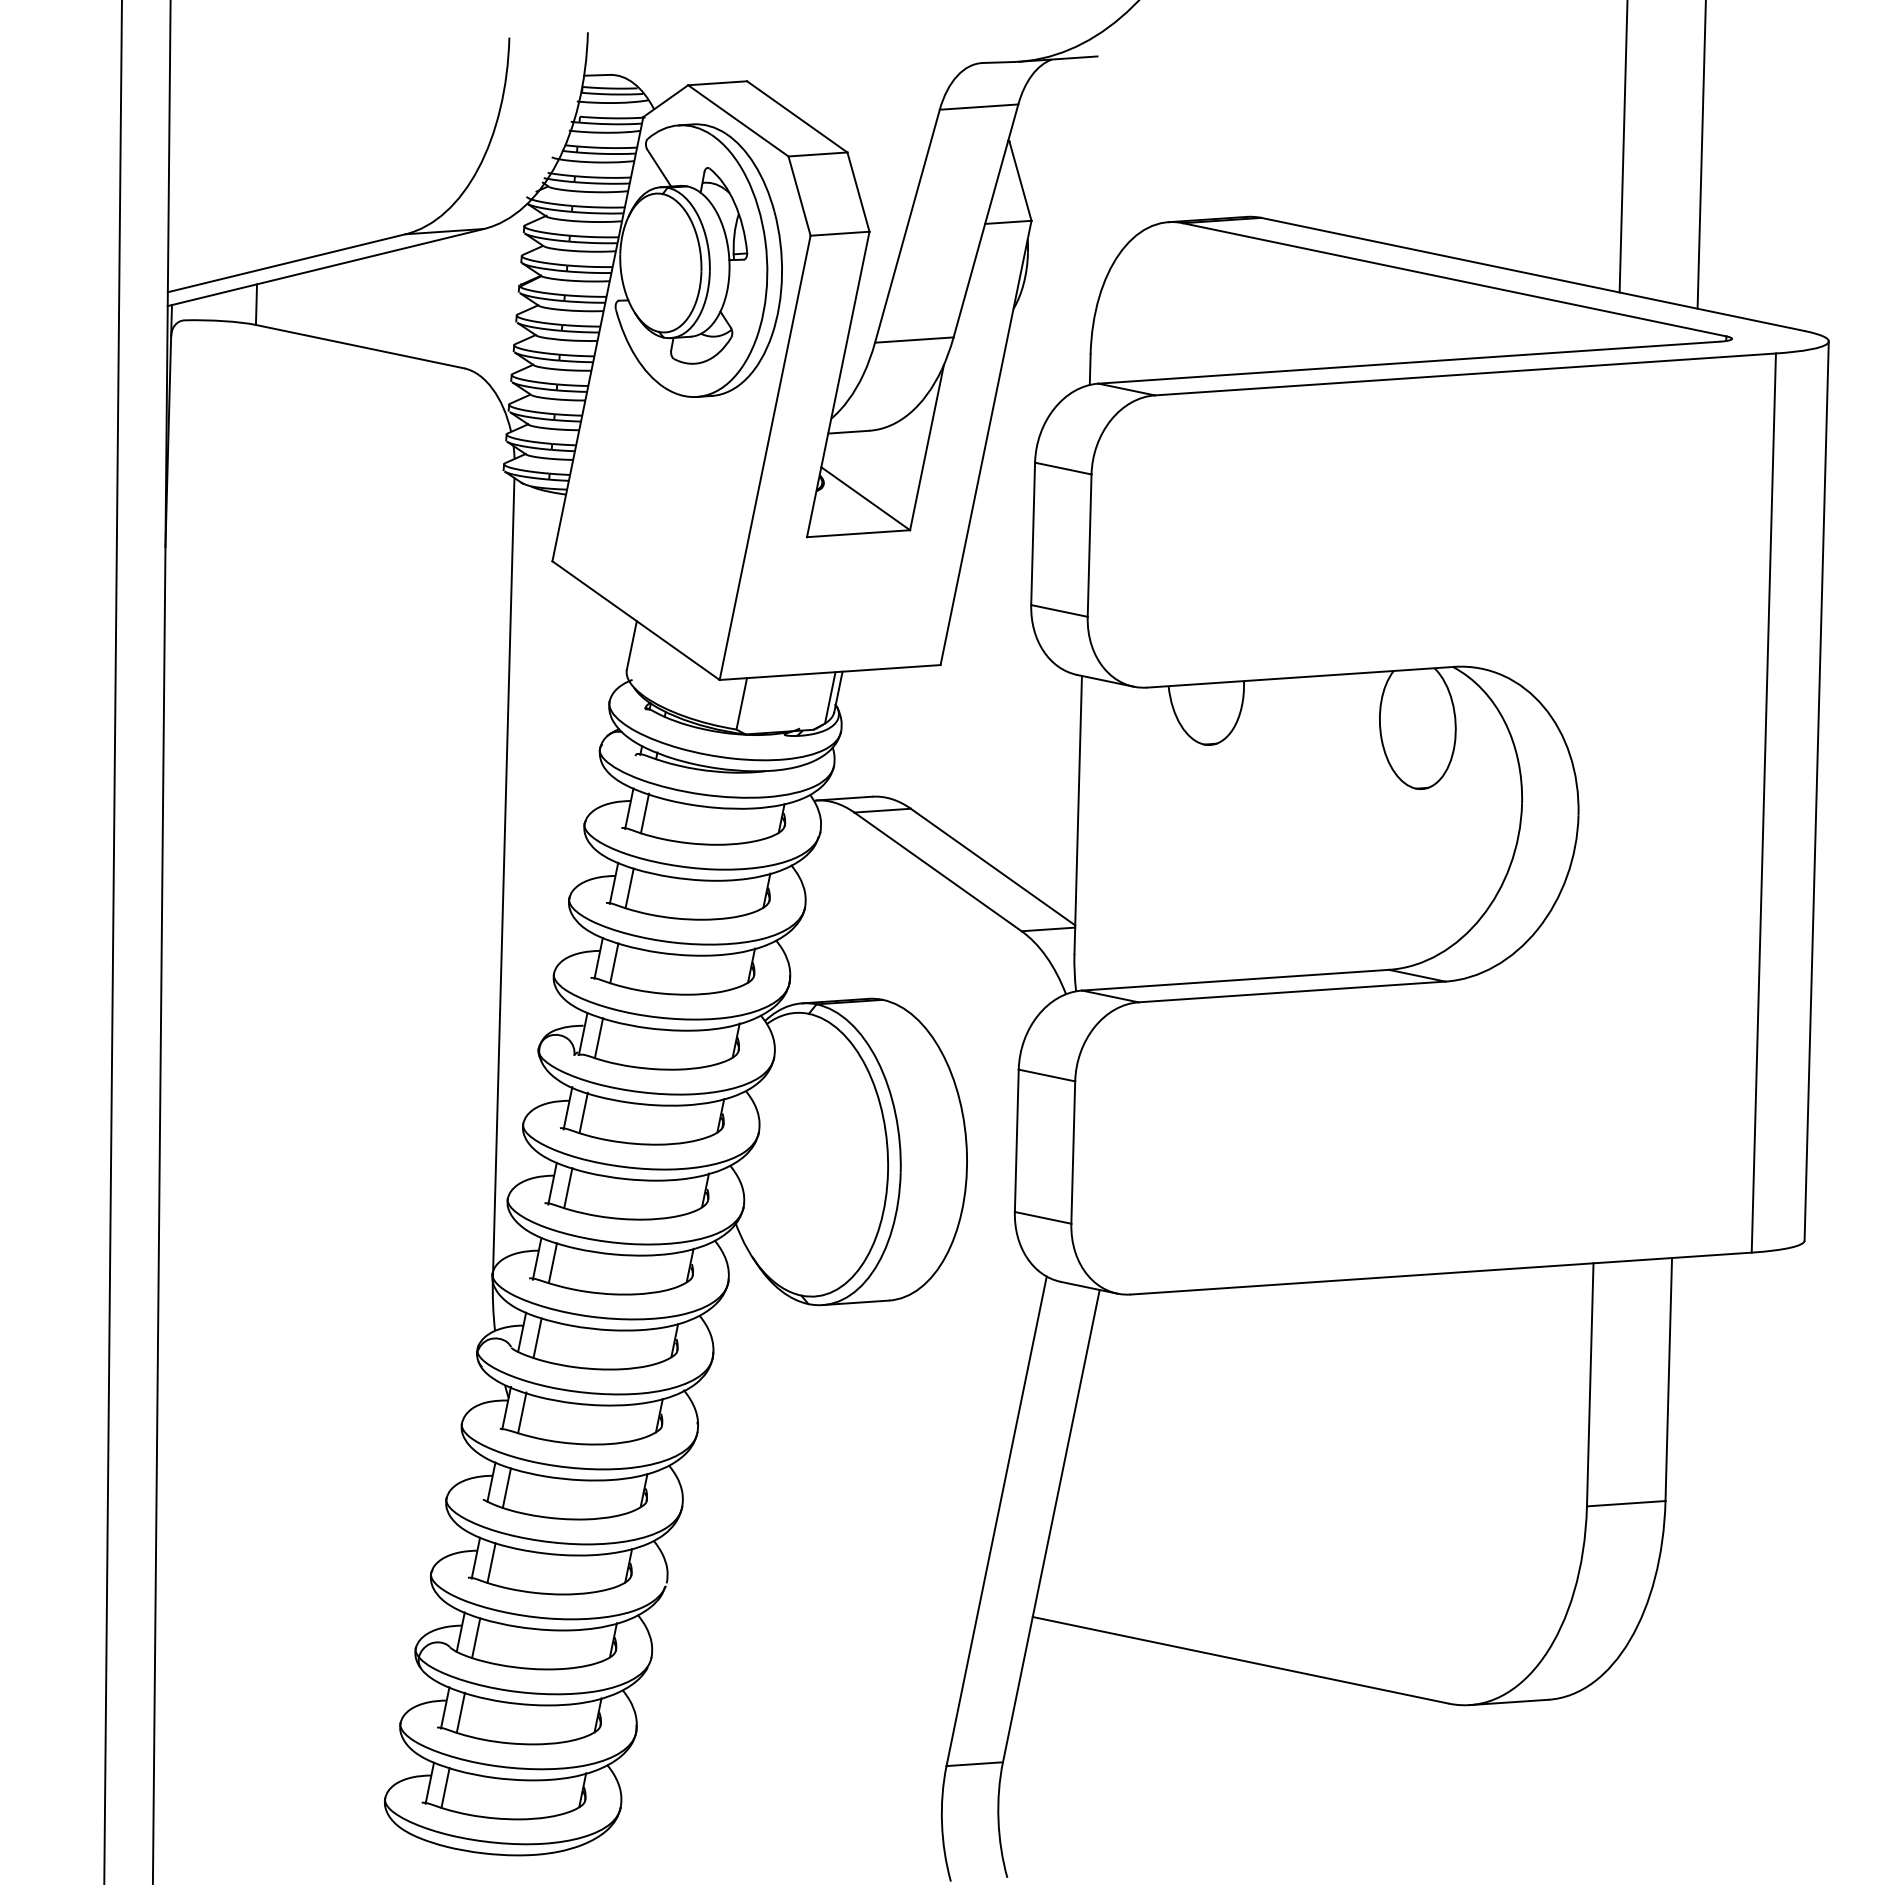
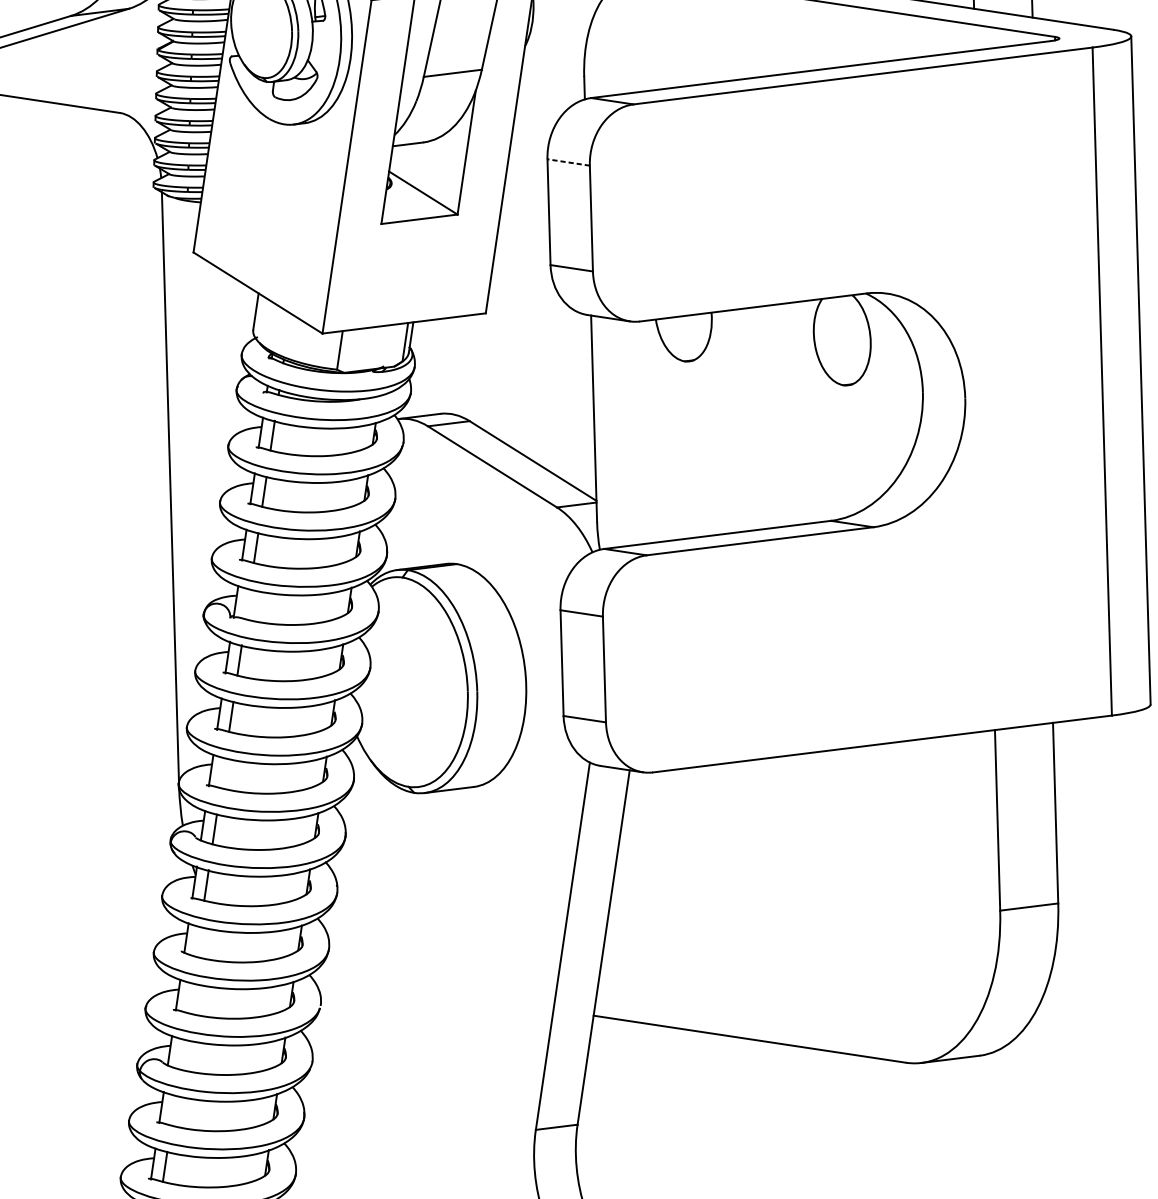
line: (1063, 468) -> (568, 162), solid -> dashed
line: (598, 1038) -> (247, 604), removed
line: (552, 1263) -> (222, 773), removed
line: (506, 1487) -> (197, 941), removed
line: (491, 1562) -> (189, 997), removed
line: (476, 1638) -> (181, 1054), removed
line: (460, 1712) -> (173, 1110), removed

